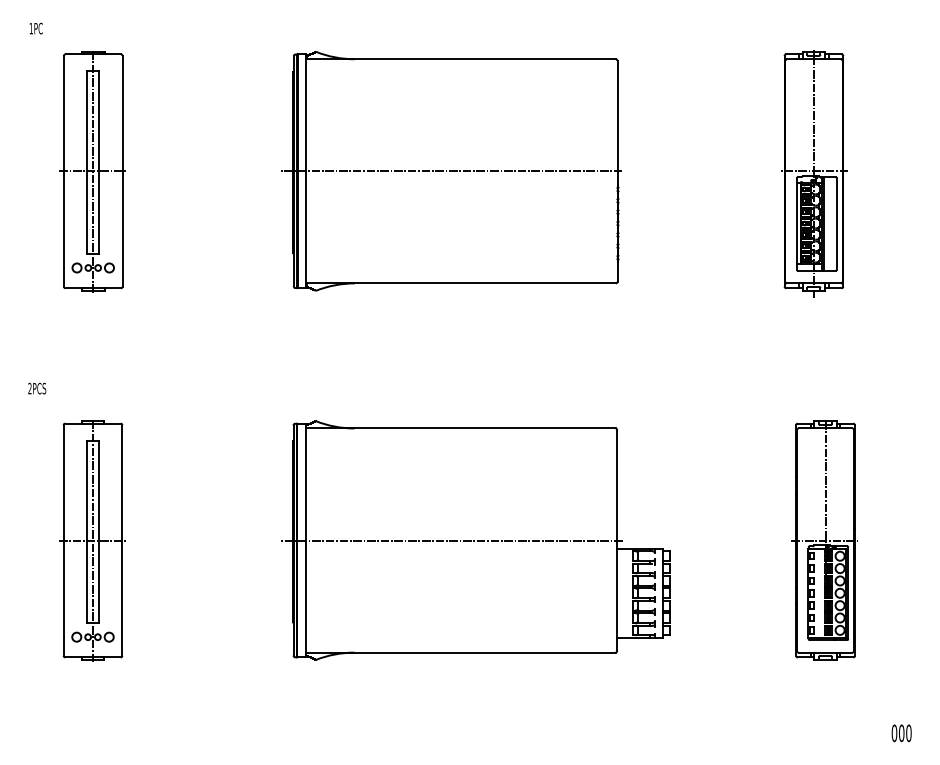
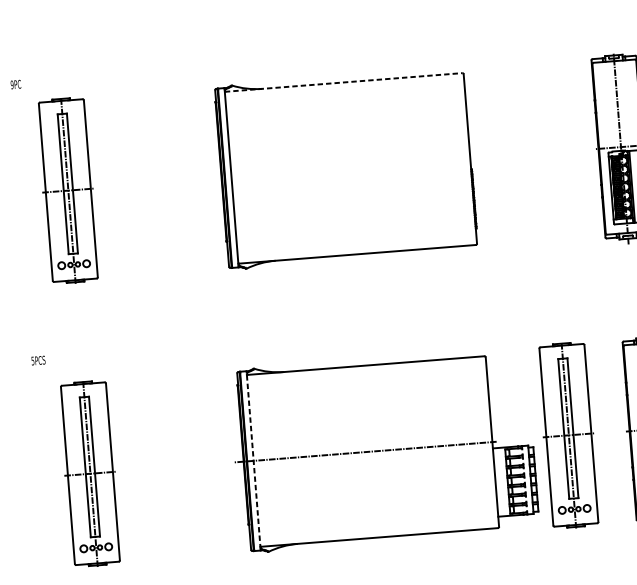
text: (31, 28) -> (12, 84), 1PC -> 9PC
line: (461, 59) -> (343, 82), solid -> dashed
line: (450, 171) -> (342, 169), removed
text: (29, 388) -> (32, 360), 2PCS -> 5PCS
line: (305, 539) -> (253, 460), solid -> dashed
part: (716, 539) -> (568, 435), added

